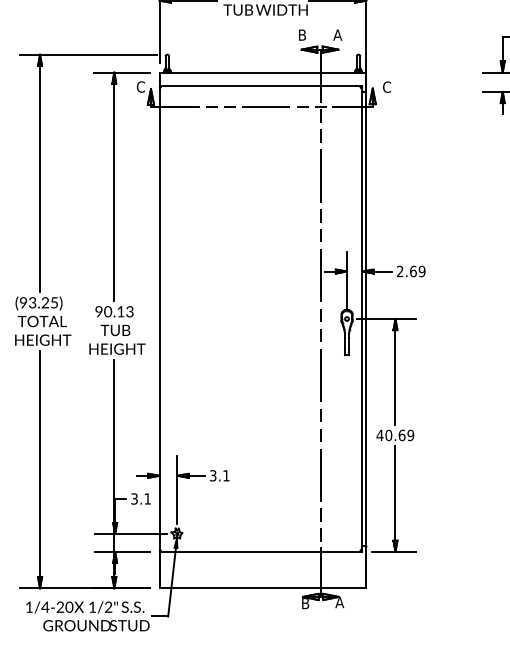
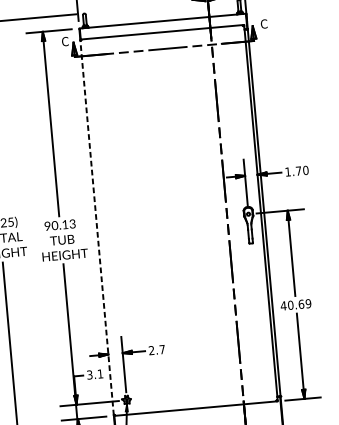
text: (410, 271) -> (296, 171), 2.69 -> 1.70
line: (159, 318) -> (96, 227), solid -> dashed
text: (219, 475) -> (156, 349), 3.1 -> 2.7

